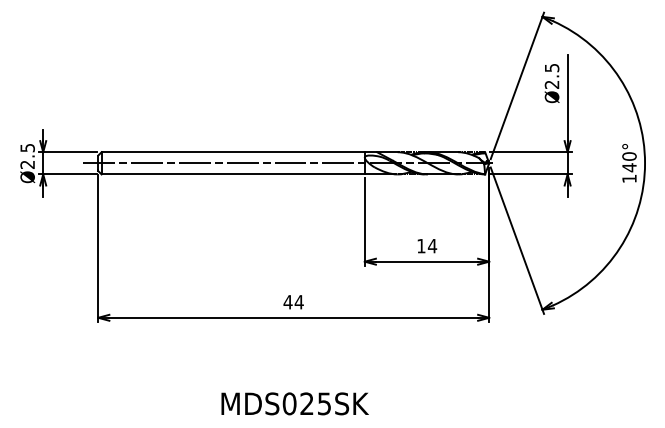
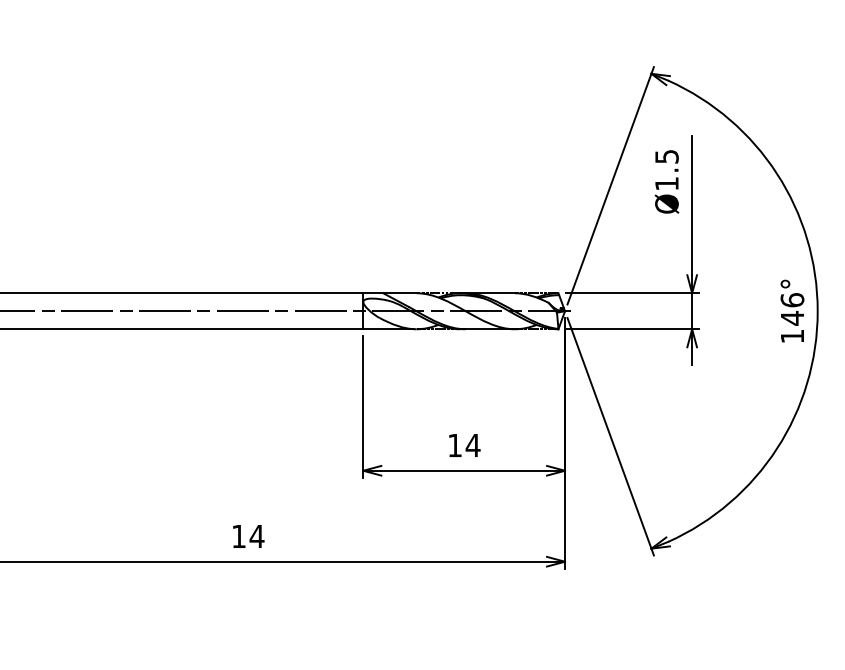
text: (551, 84) -> (666, 183), Ø2.5 -> Ø1.5
text: (629, 156) -> (792, 300), 140° -> 146°
text: (287, 302) -> (237, 536), 44 -> 14

